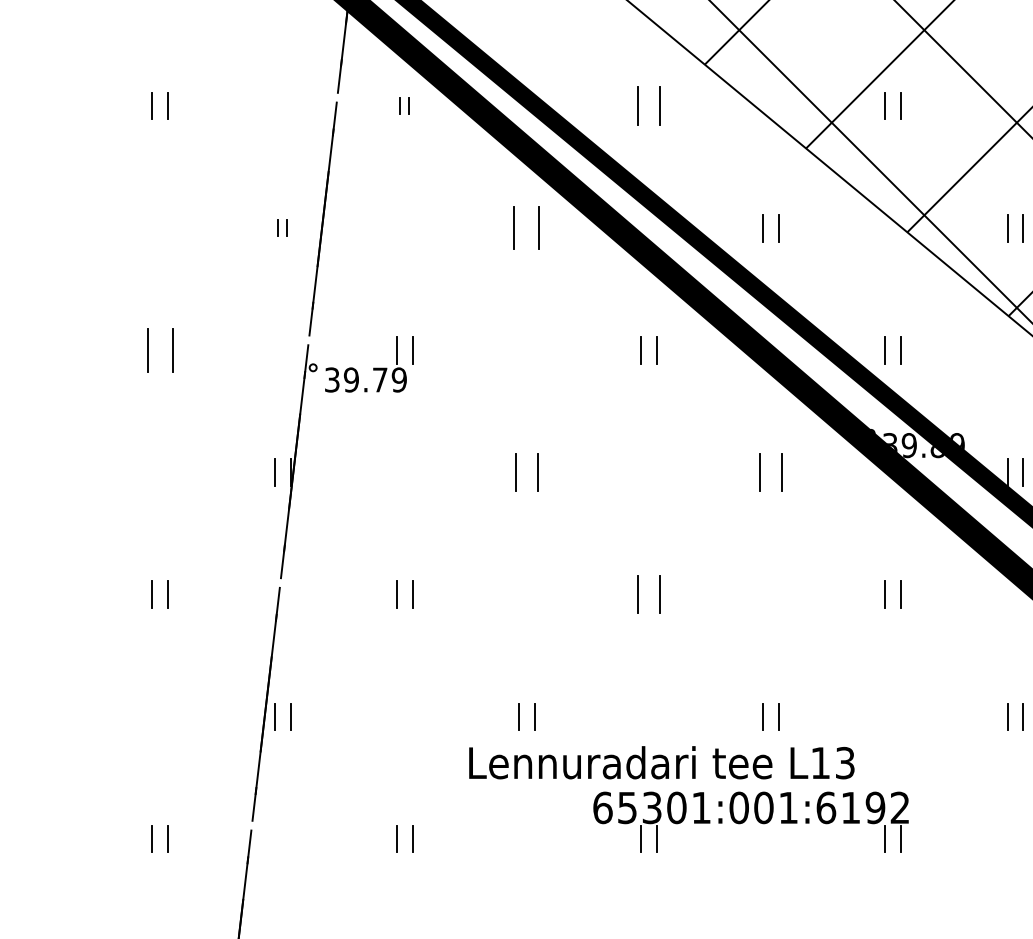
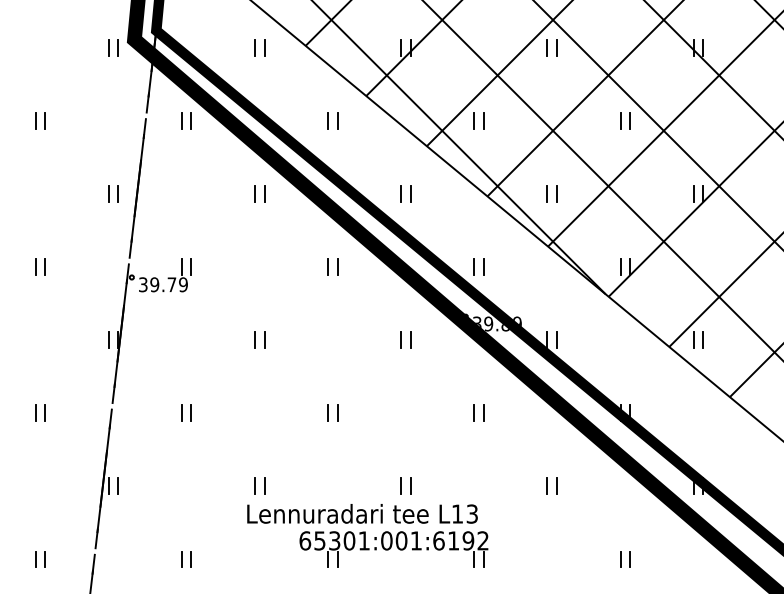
part: (404, 105) -> (186, 120), size x1.67
part: (648, 105) -> (332, 120), size x0.71
part: (282, 227) -> (113, 193), size x1.67
part: (526, 227) -> (259, 193), size x0.62
part: (160, 349) -> (40, 266), size x0.62
part: (526, 471) -> (259, 339), size x0.71
part: (770, 471) -> (405, 339), size x0.71
part: (648, 593) -> (332, 412), size x0.71
text: (661, 762) -> (362, 513), moved

